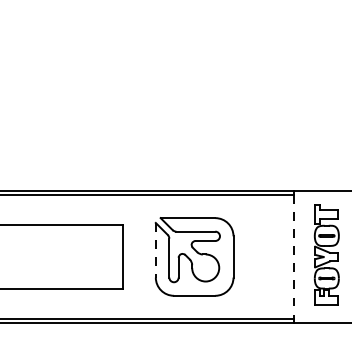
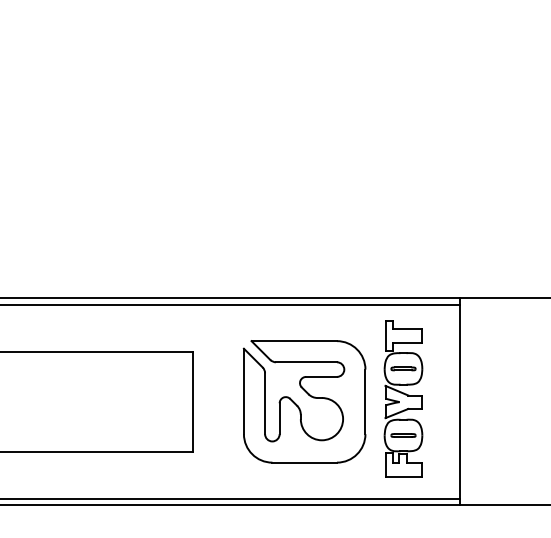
line: (155, 250) -> (243, 391), dashed -> solid
part: (326, 254) -> (402, 398), moved
line: (294, 256) -> (460, 401), dashed -> solid

